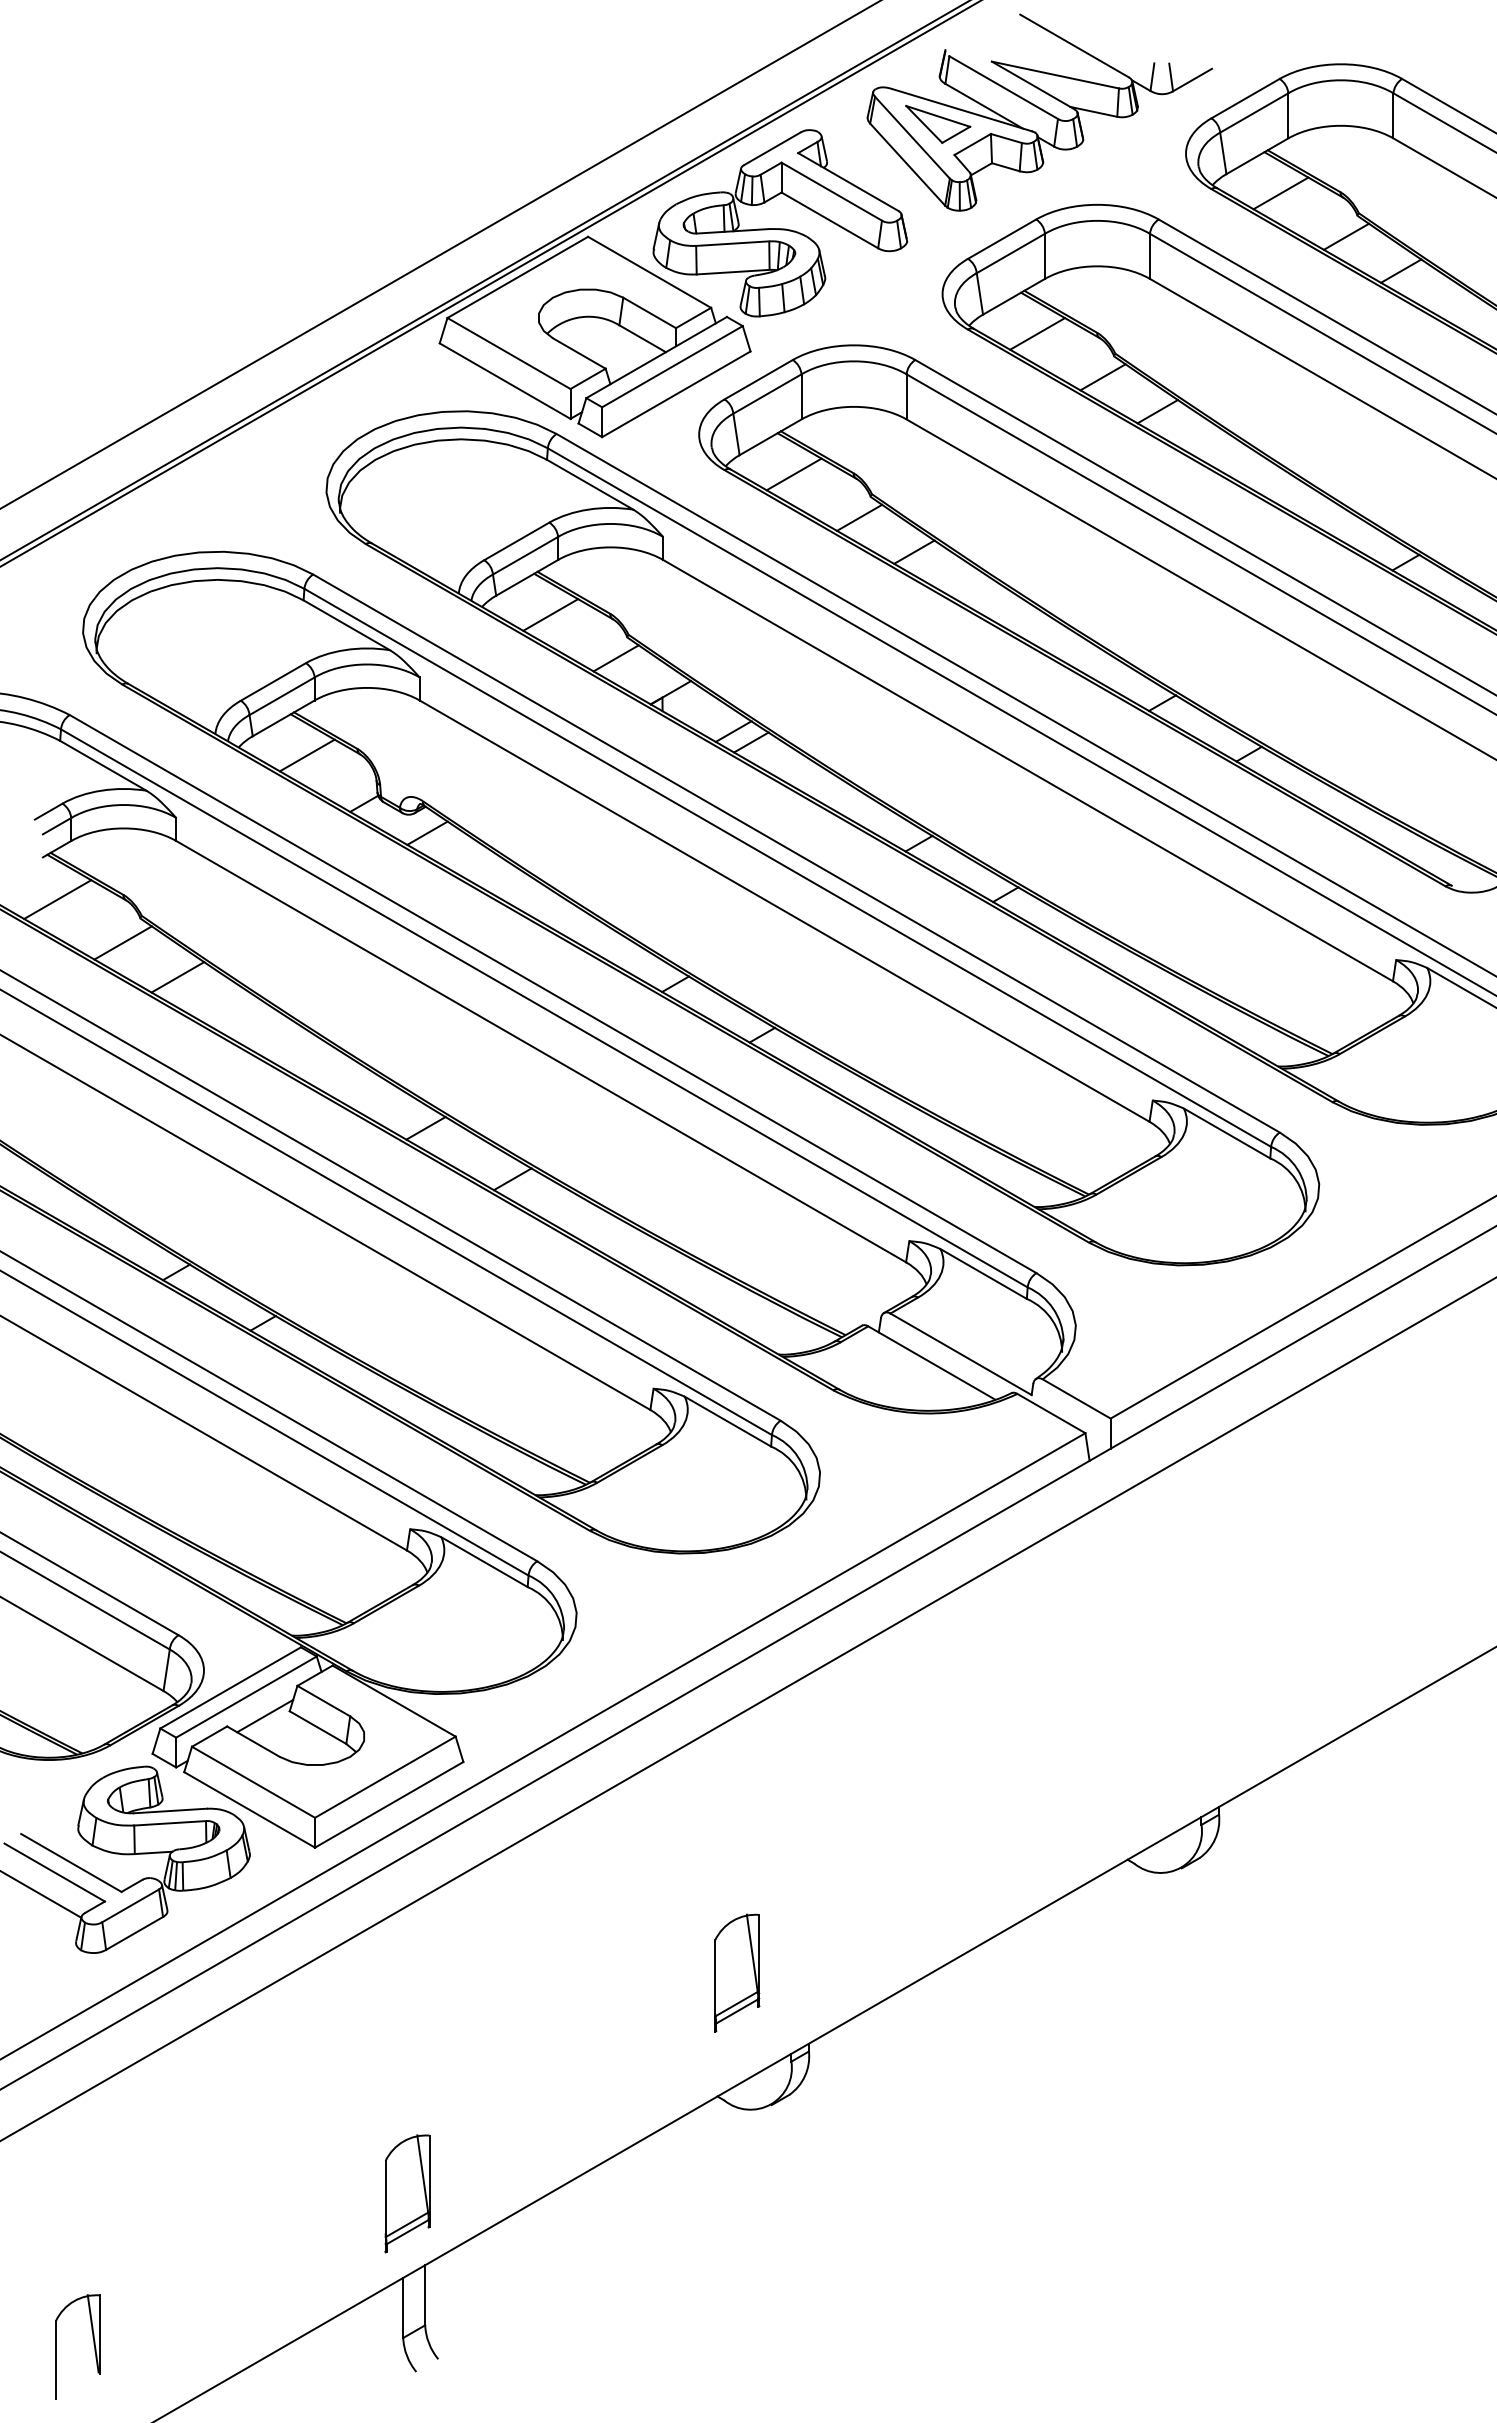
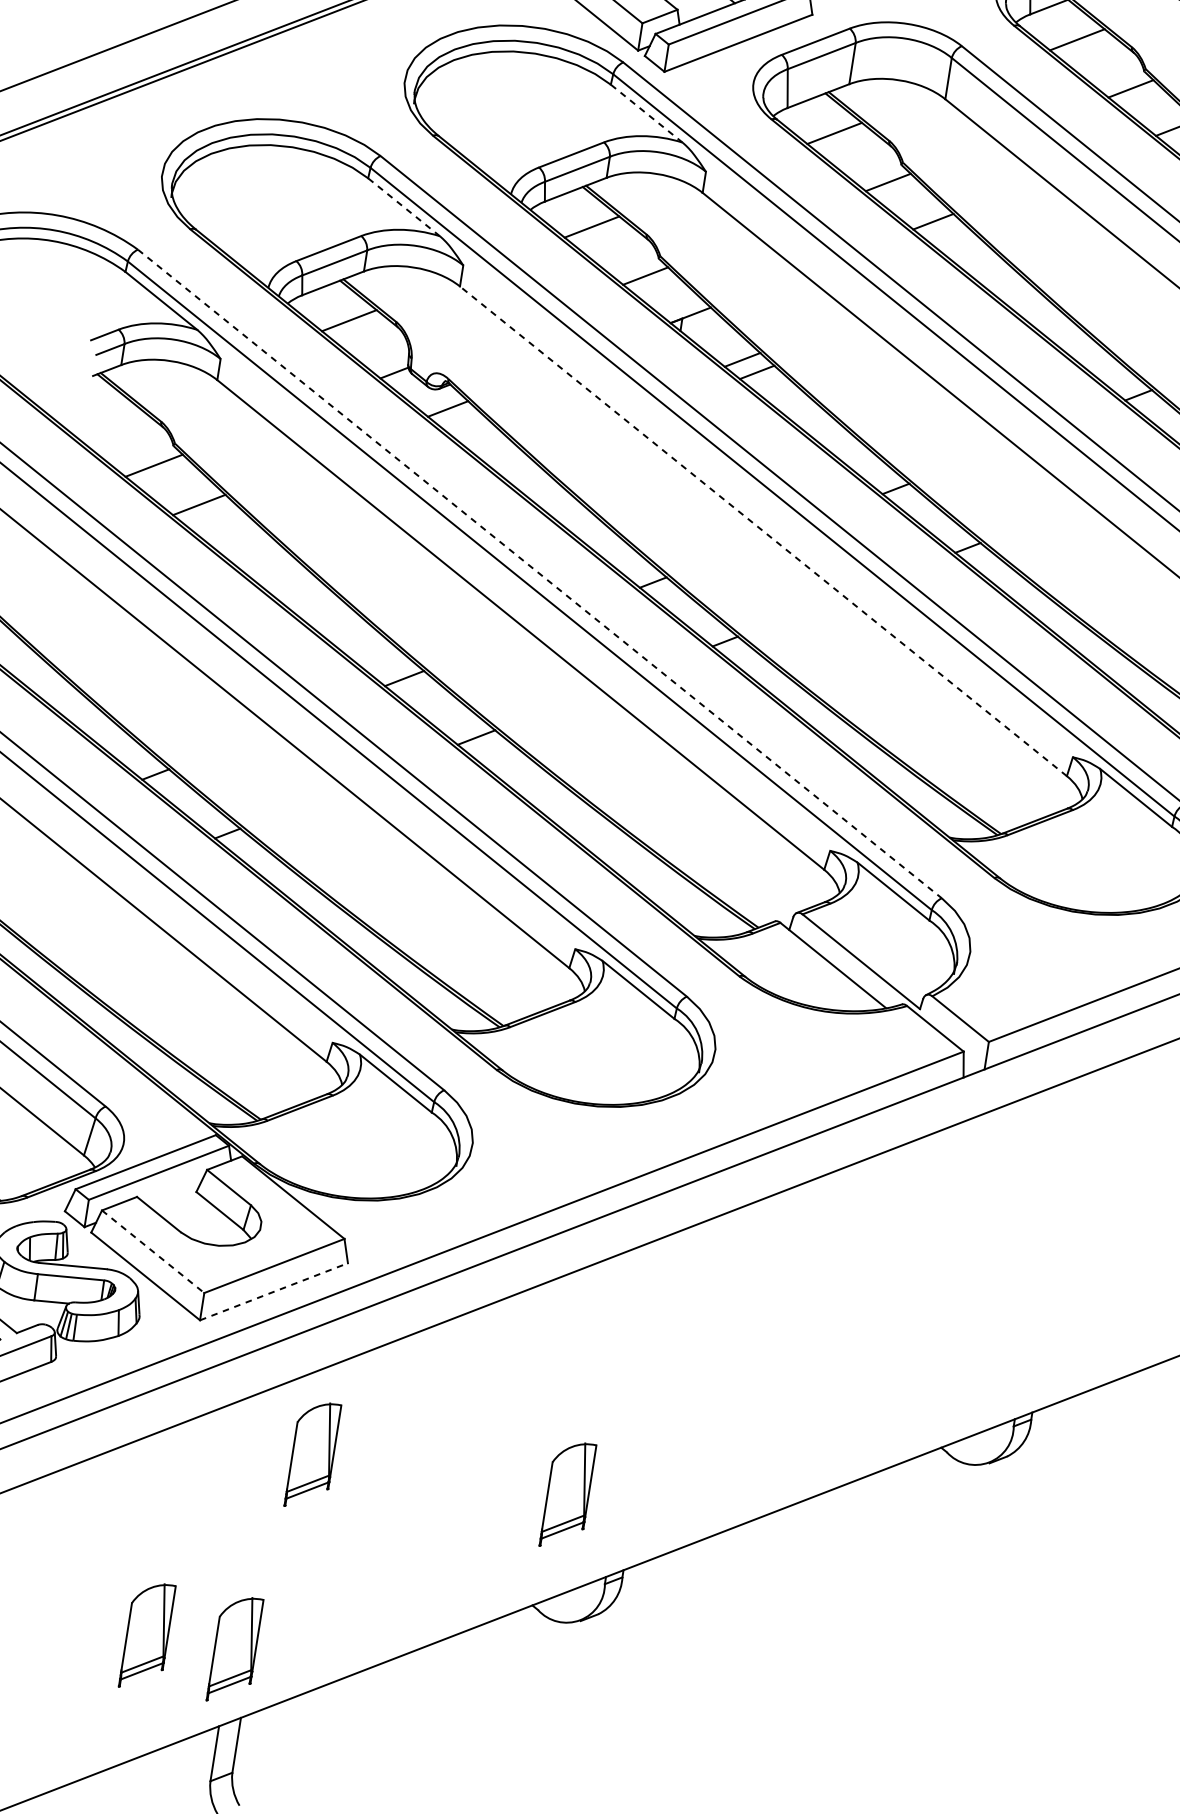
line: (590, 484) -> (647, 113), solid -> dashed
line: (346, 625) -> (403, 207), solid -> dashed
line: (57, 899) -> (100, 416), removed
line: (784, 910) -> (763, 530), solid -> dashed
line: (553, 994) -> (540, 574), solid -> dashed
line: (265, 1715) -> (173, 1192), removed
line: (253, 1782) -> (153, 1251), solid -> dashed
line: (389, 1804) -> (274, 1291), solid -> dashed
part: (458, 1972) -> (313, 1454), added
part: (311, 2193) -> (147, 1635), added

